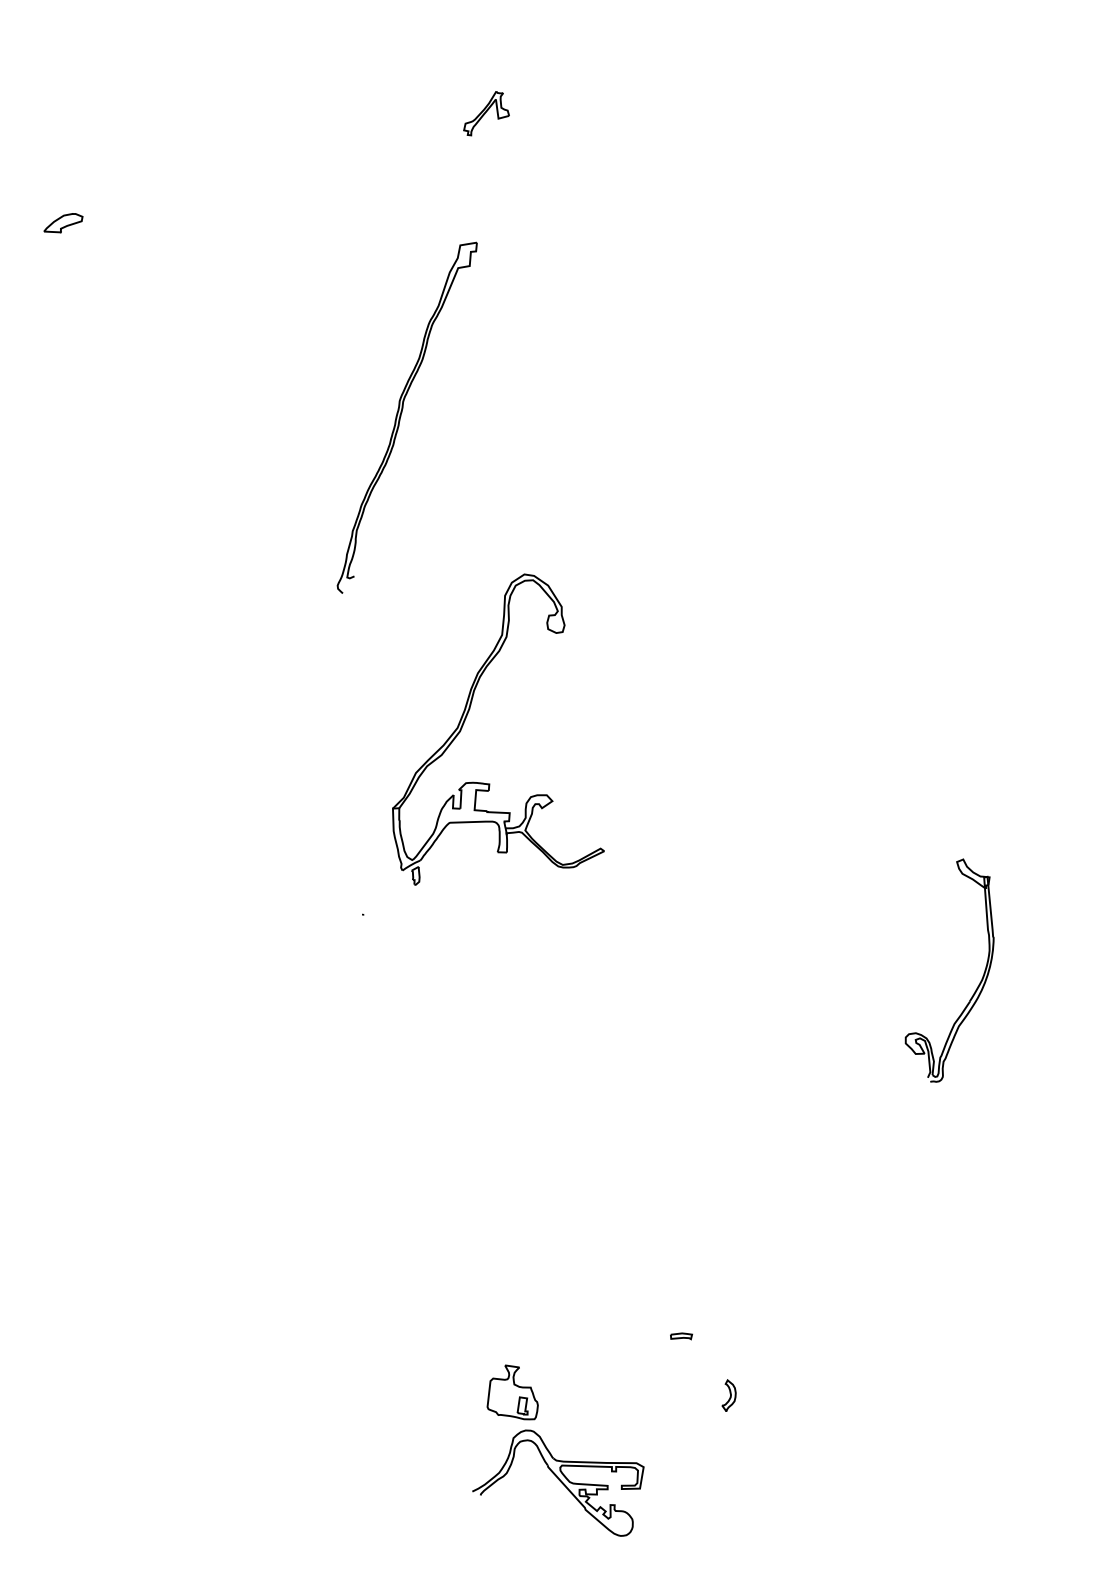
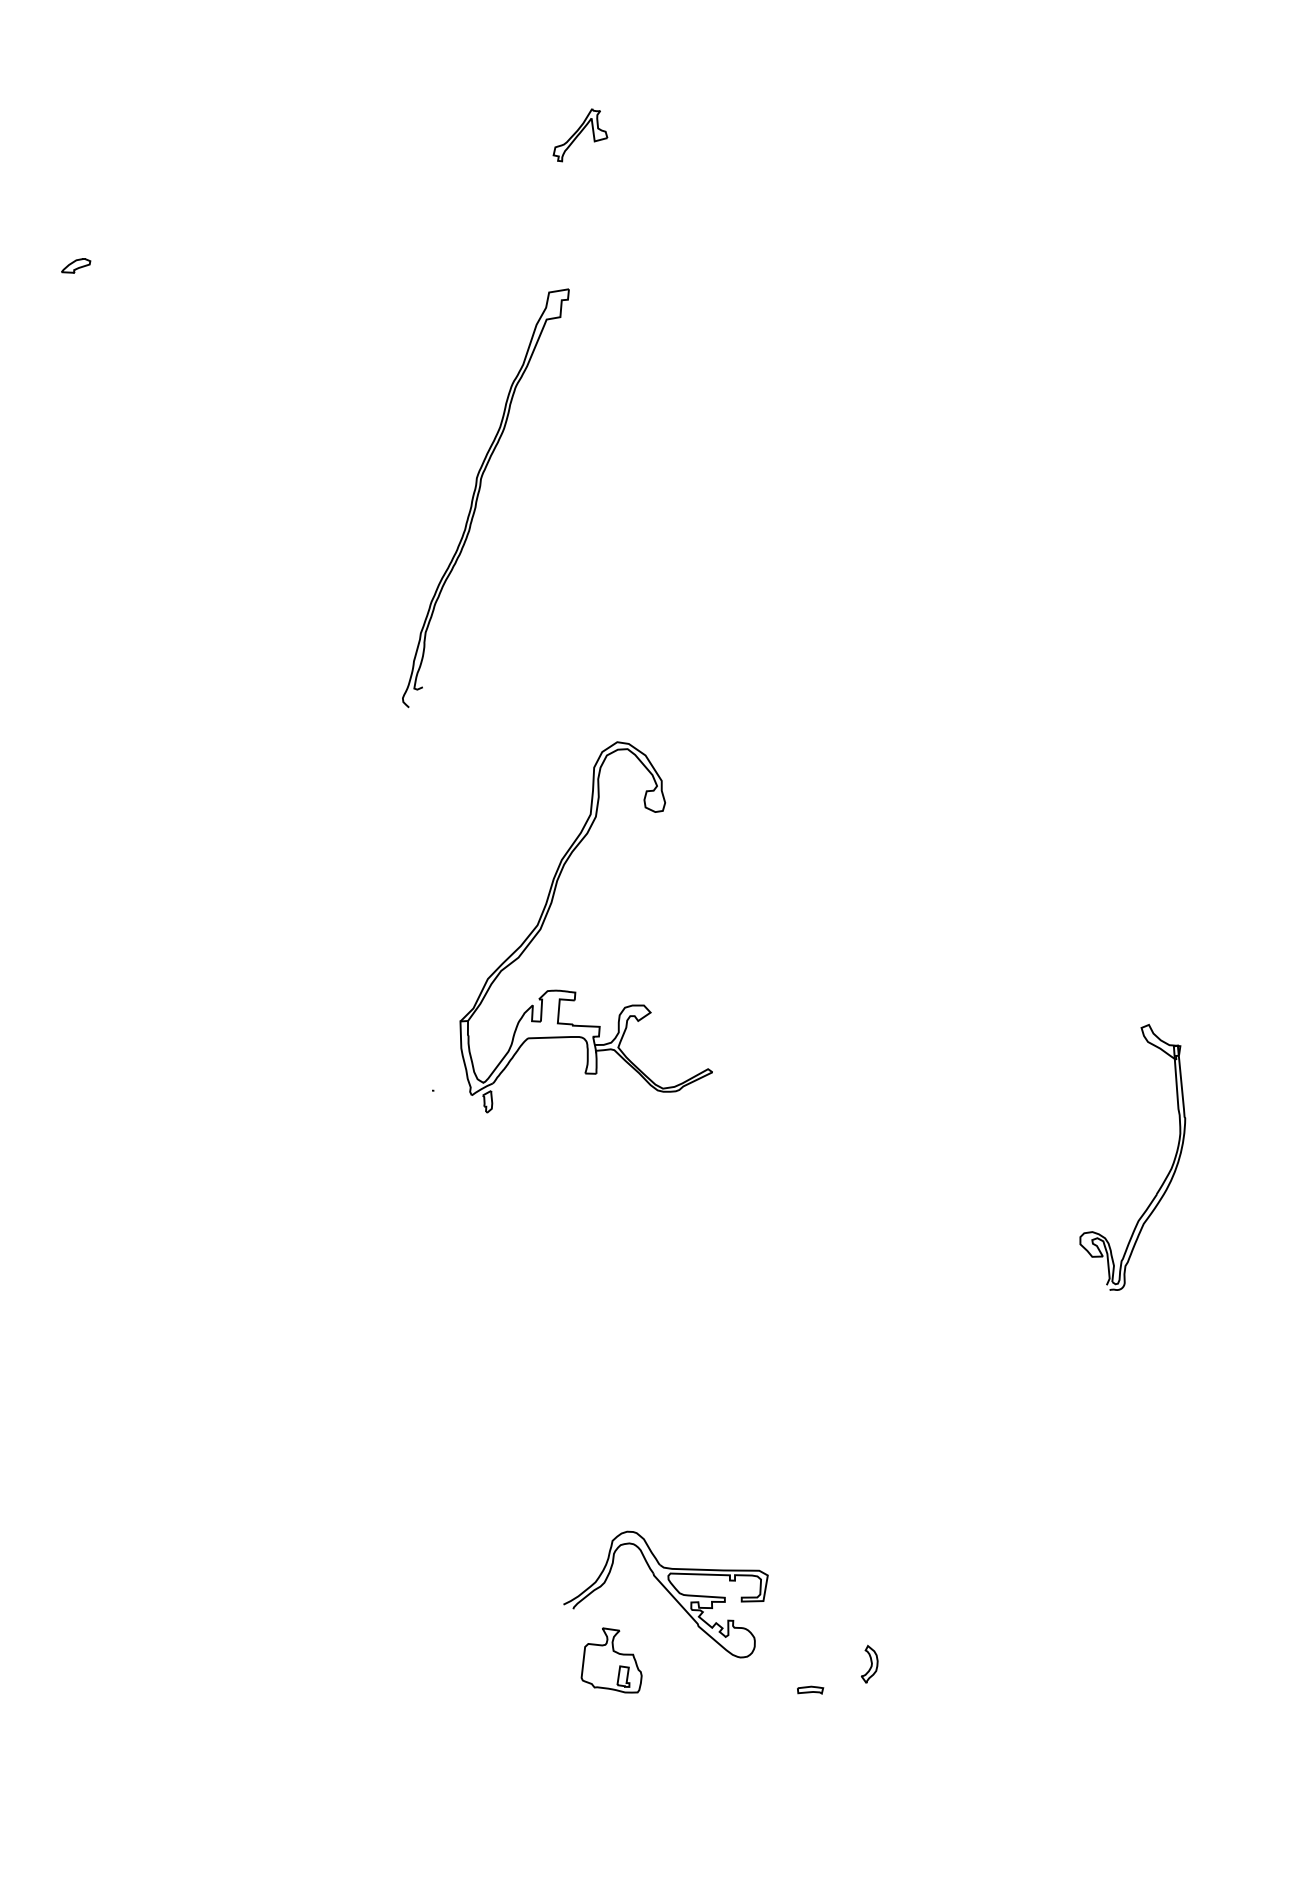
part: (63, 222) -> (75, 265), size x0.62
part: (467, 716) -> (549, 911), moved
part: (681, 1336) -> (810, 1690), moved
part: (558, 1482) -> (666, 1593), moved

